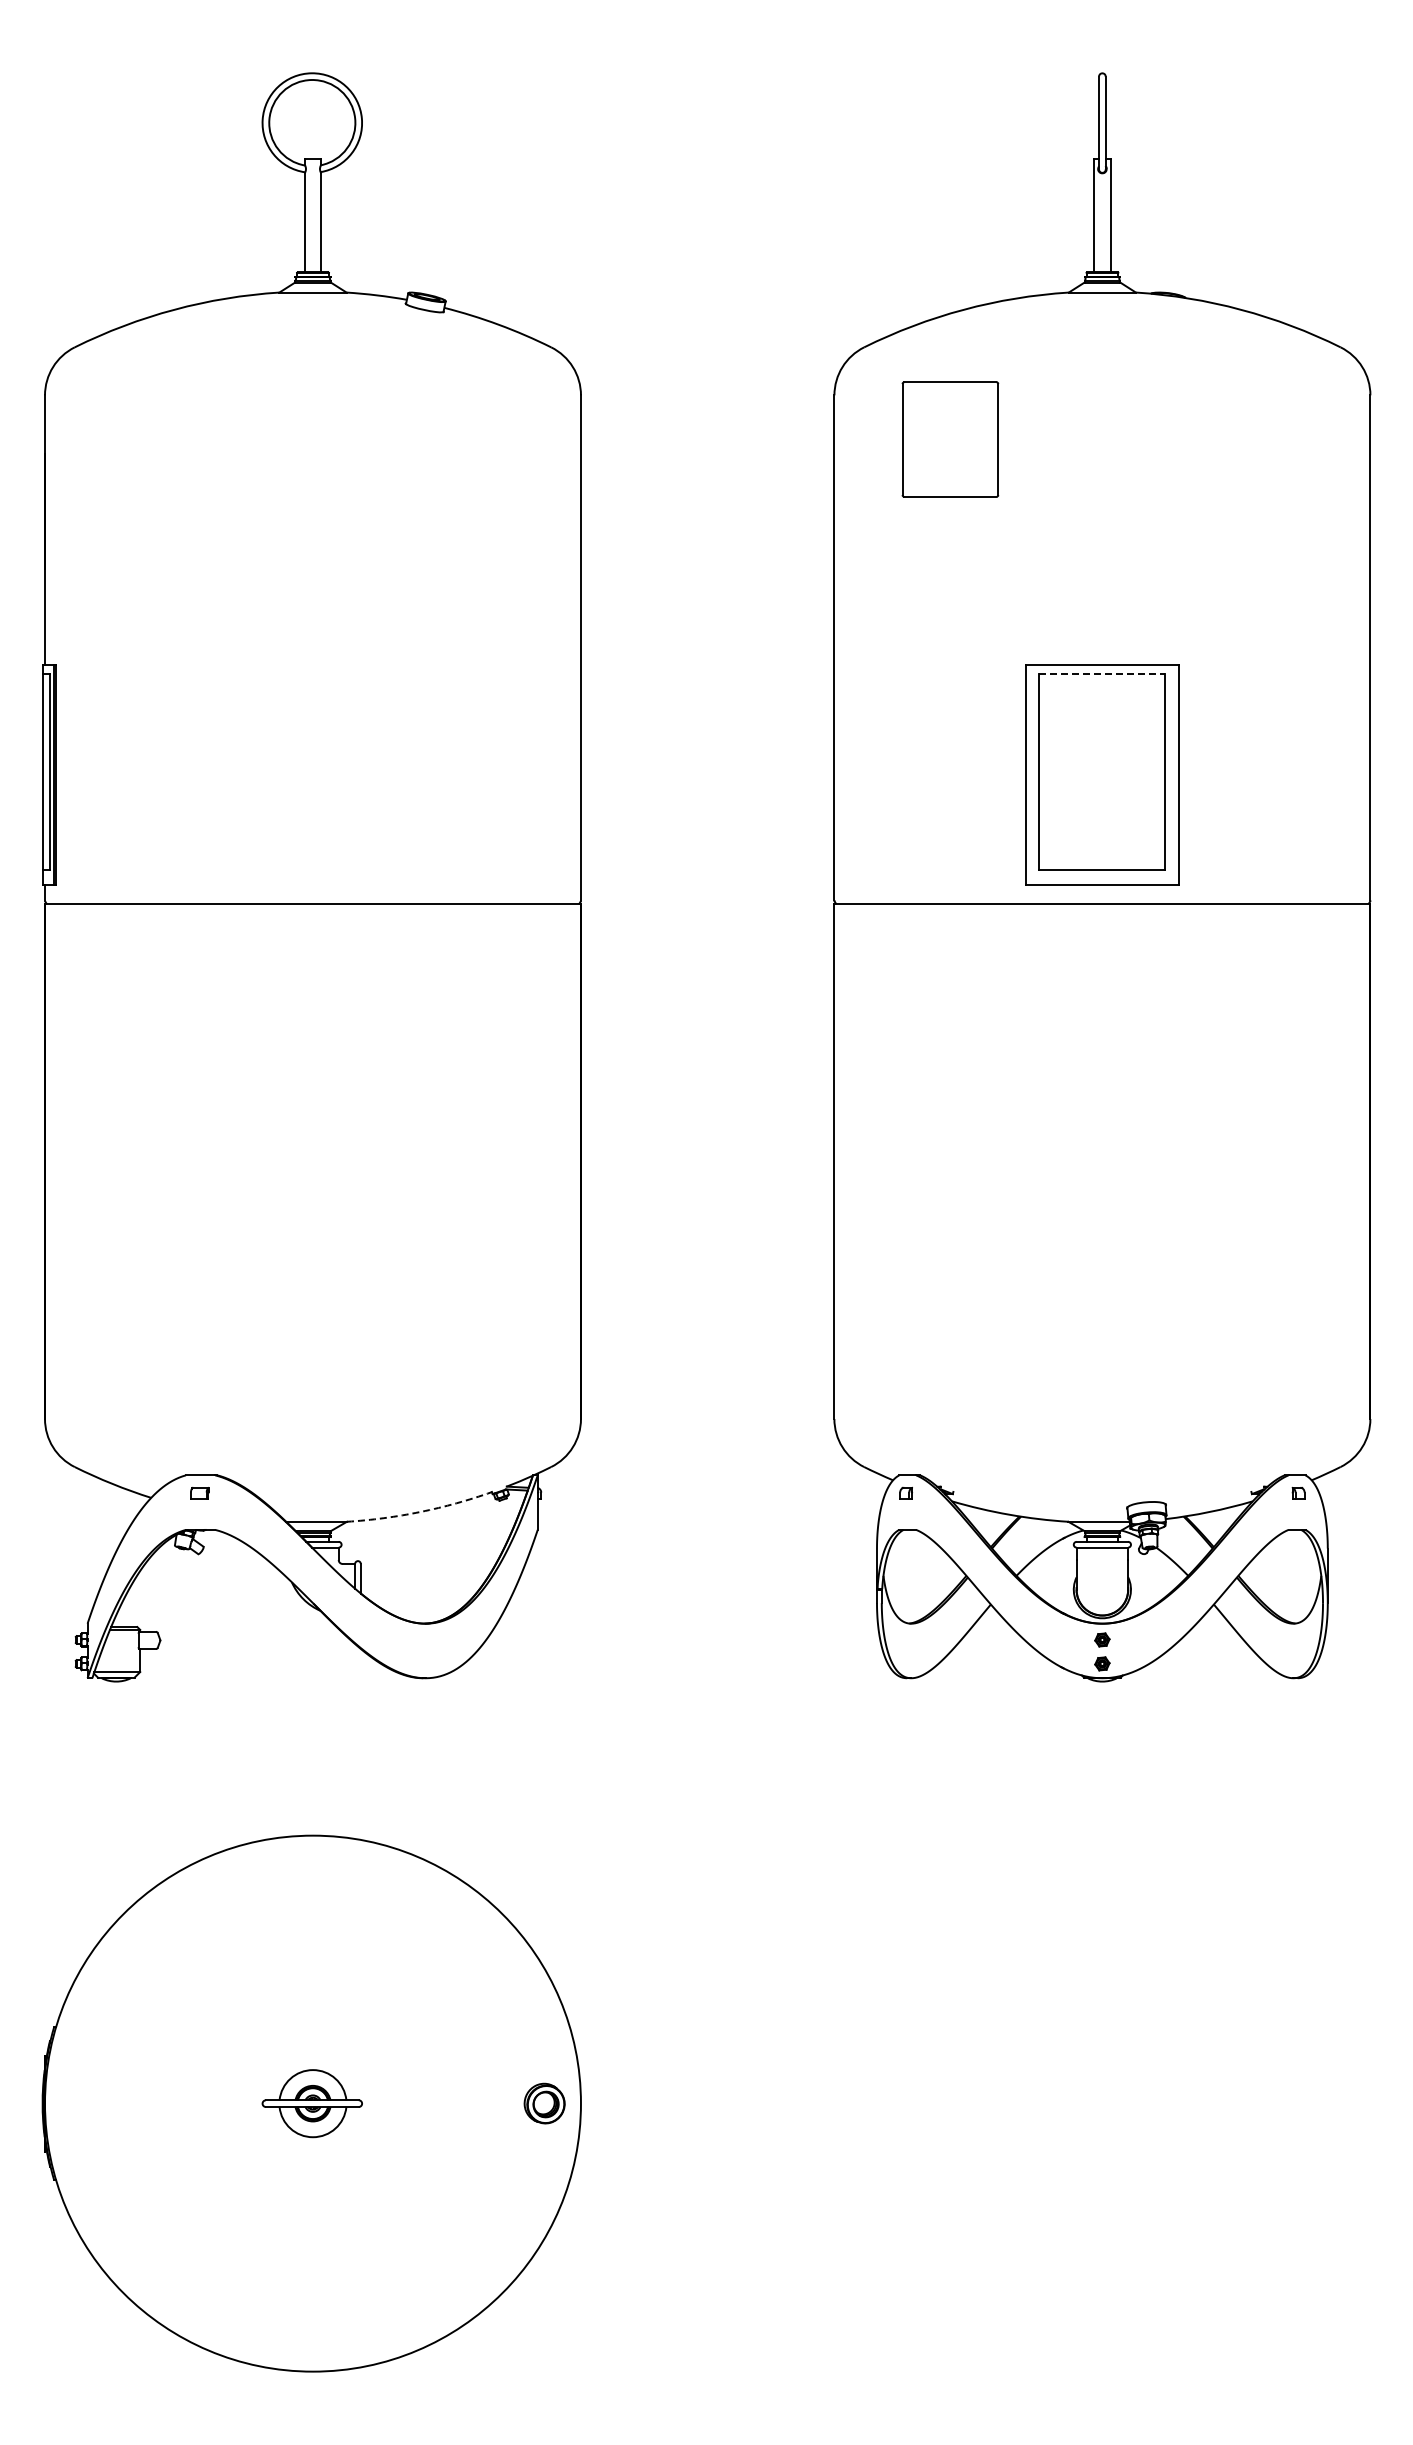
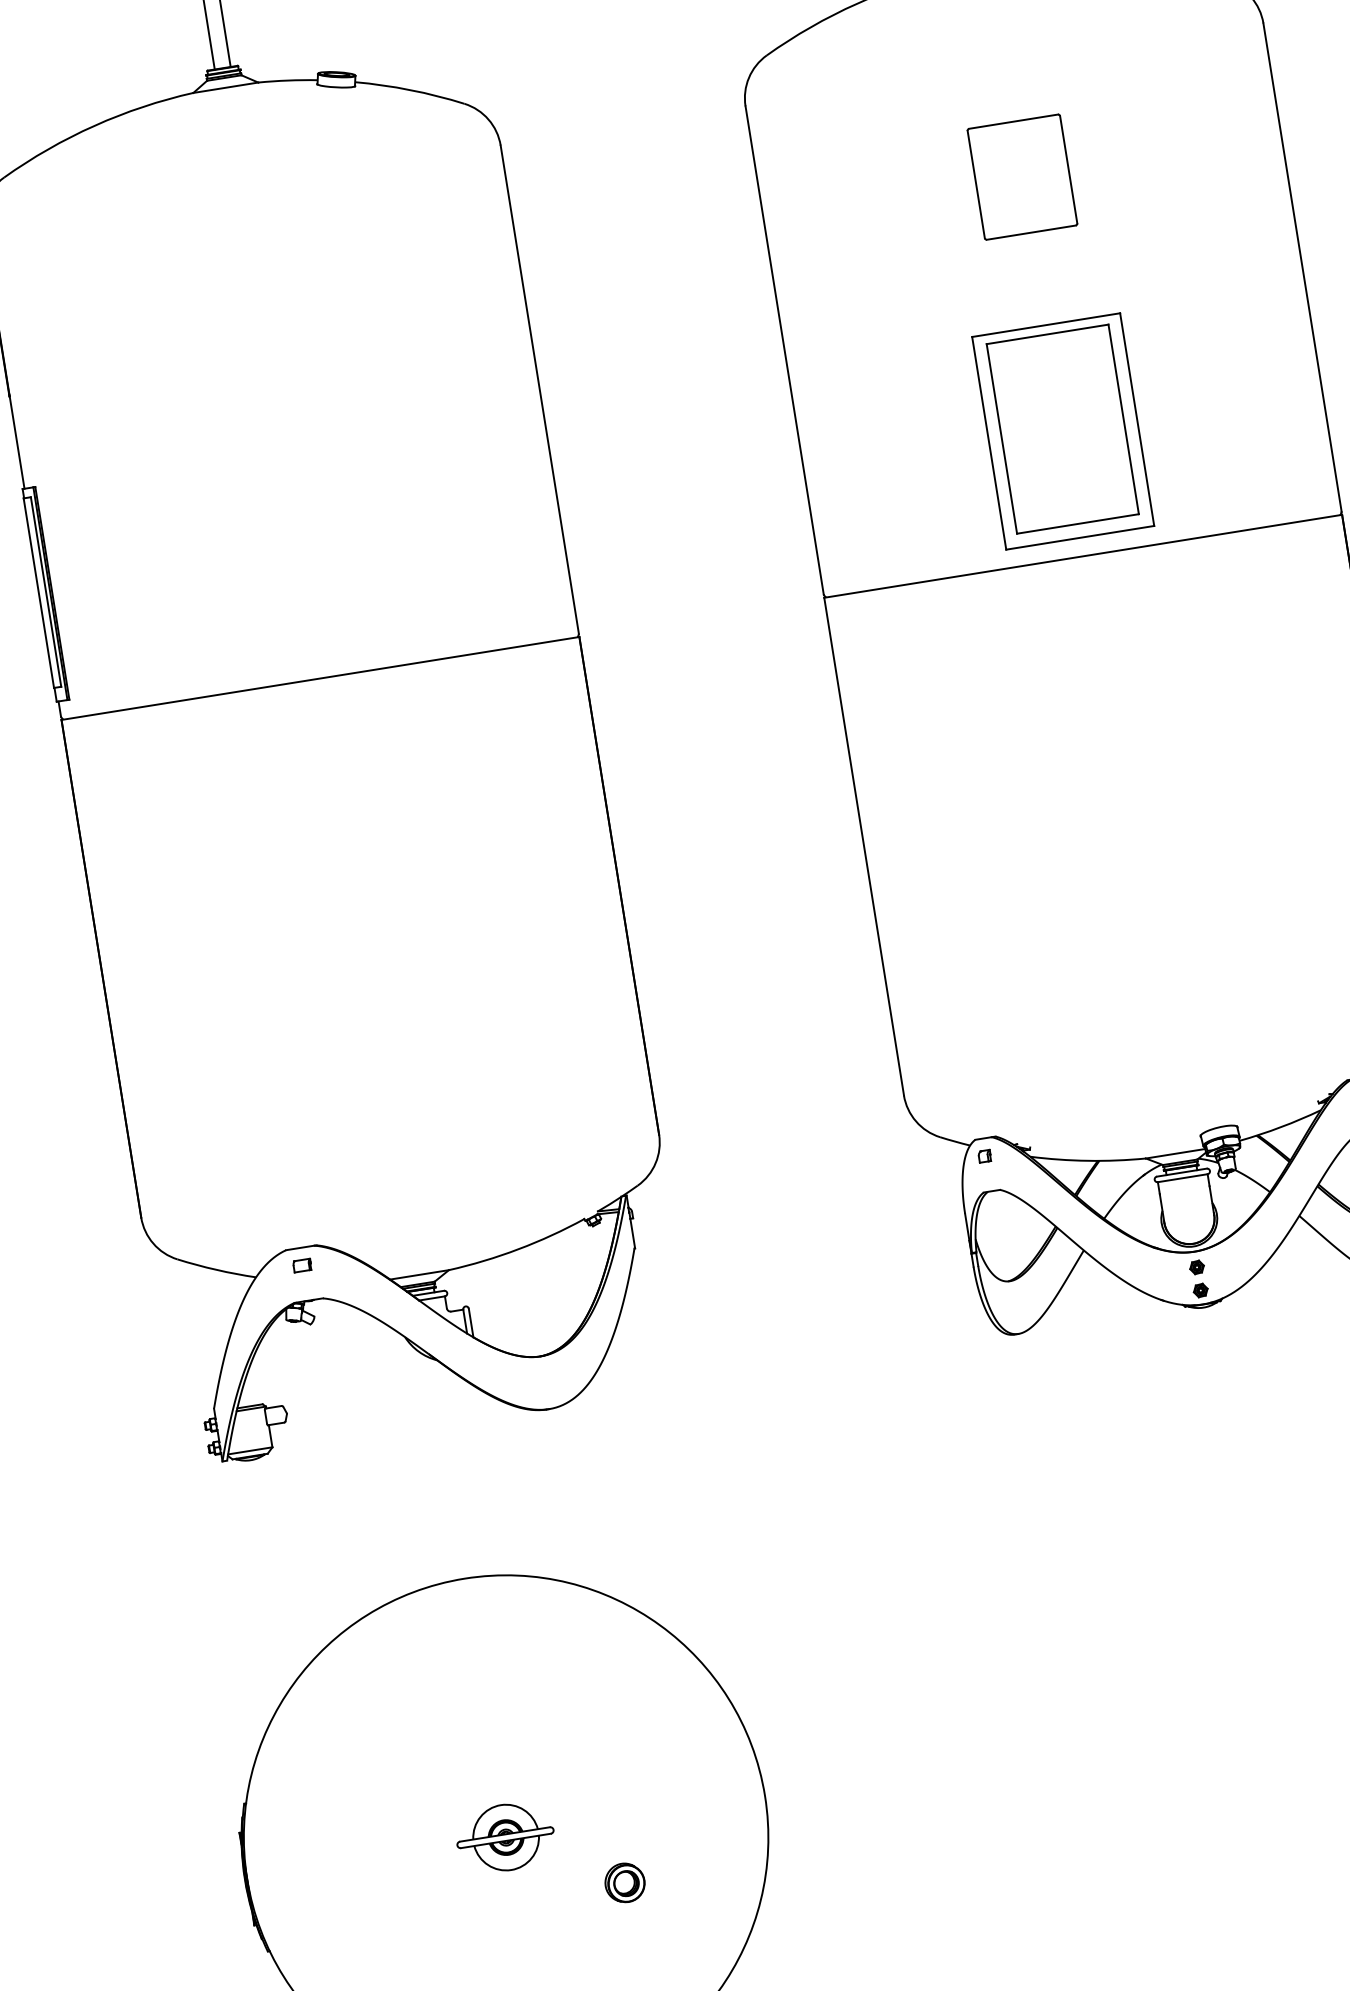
part: (950, 439) -> (1022, 177), moved
line: (1102, 674) -> (1047, 334), dashed -> solid
arc: (420, 1511) -> (518, 1248), dashed -> solid
part: (544, 2103) -> (624, 1882), moved

